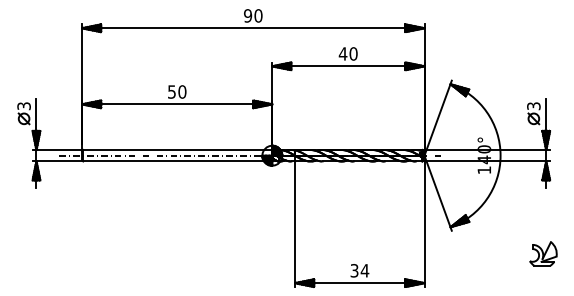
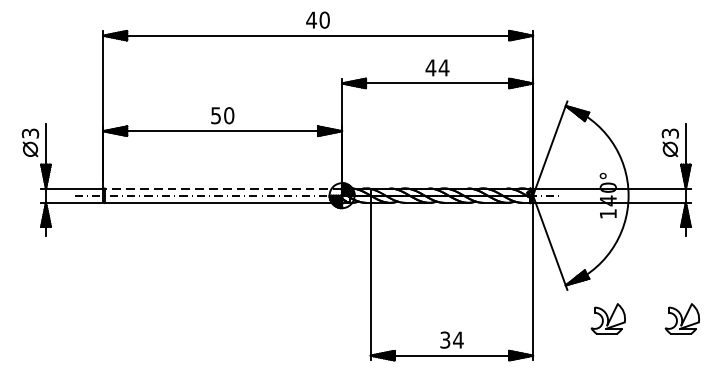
text: (247, 15) -> (310, 19), 90 -> 40
text: (353, 53) -> (443, 67), 40 -> 44
line: (177, 150) -> (223, 189), solid -> dashed
part: (484, 253) -> (608, 318), added

